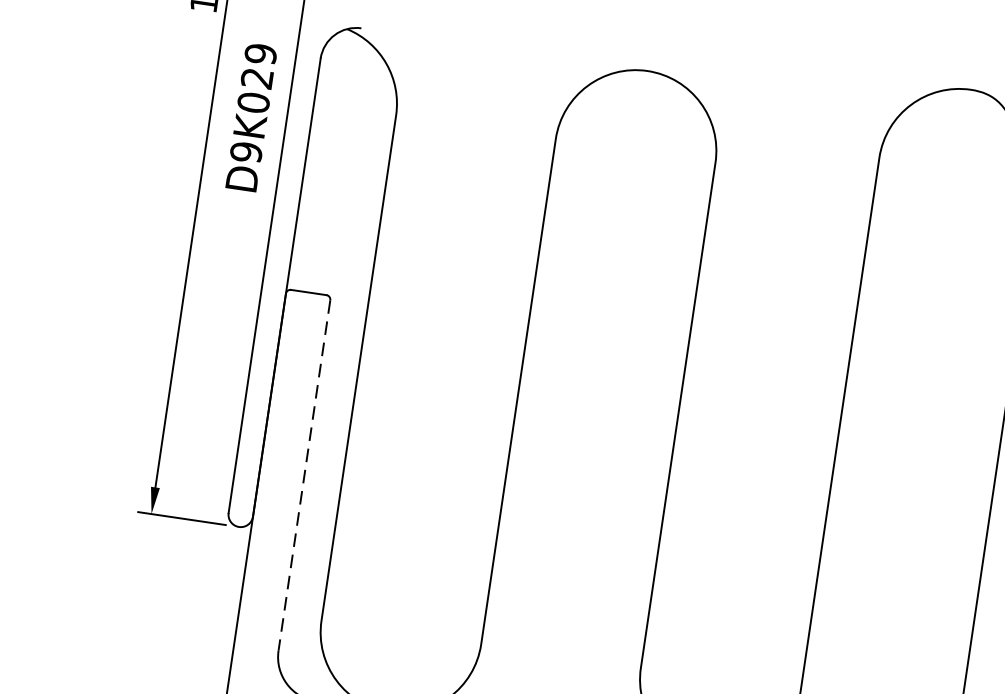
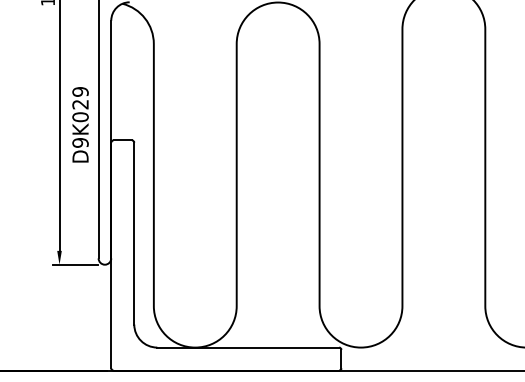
text: (251, 116) -> (80, 124), moved
line: (304, 475) -> (134, 233), dashed -> solid

